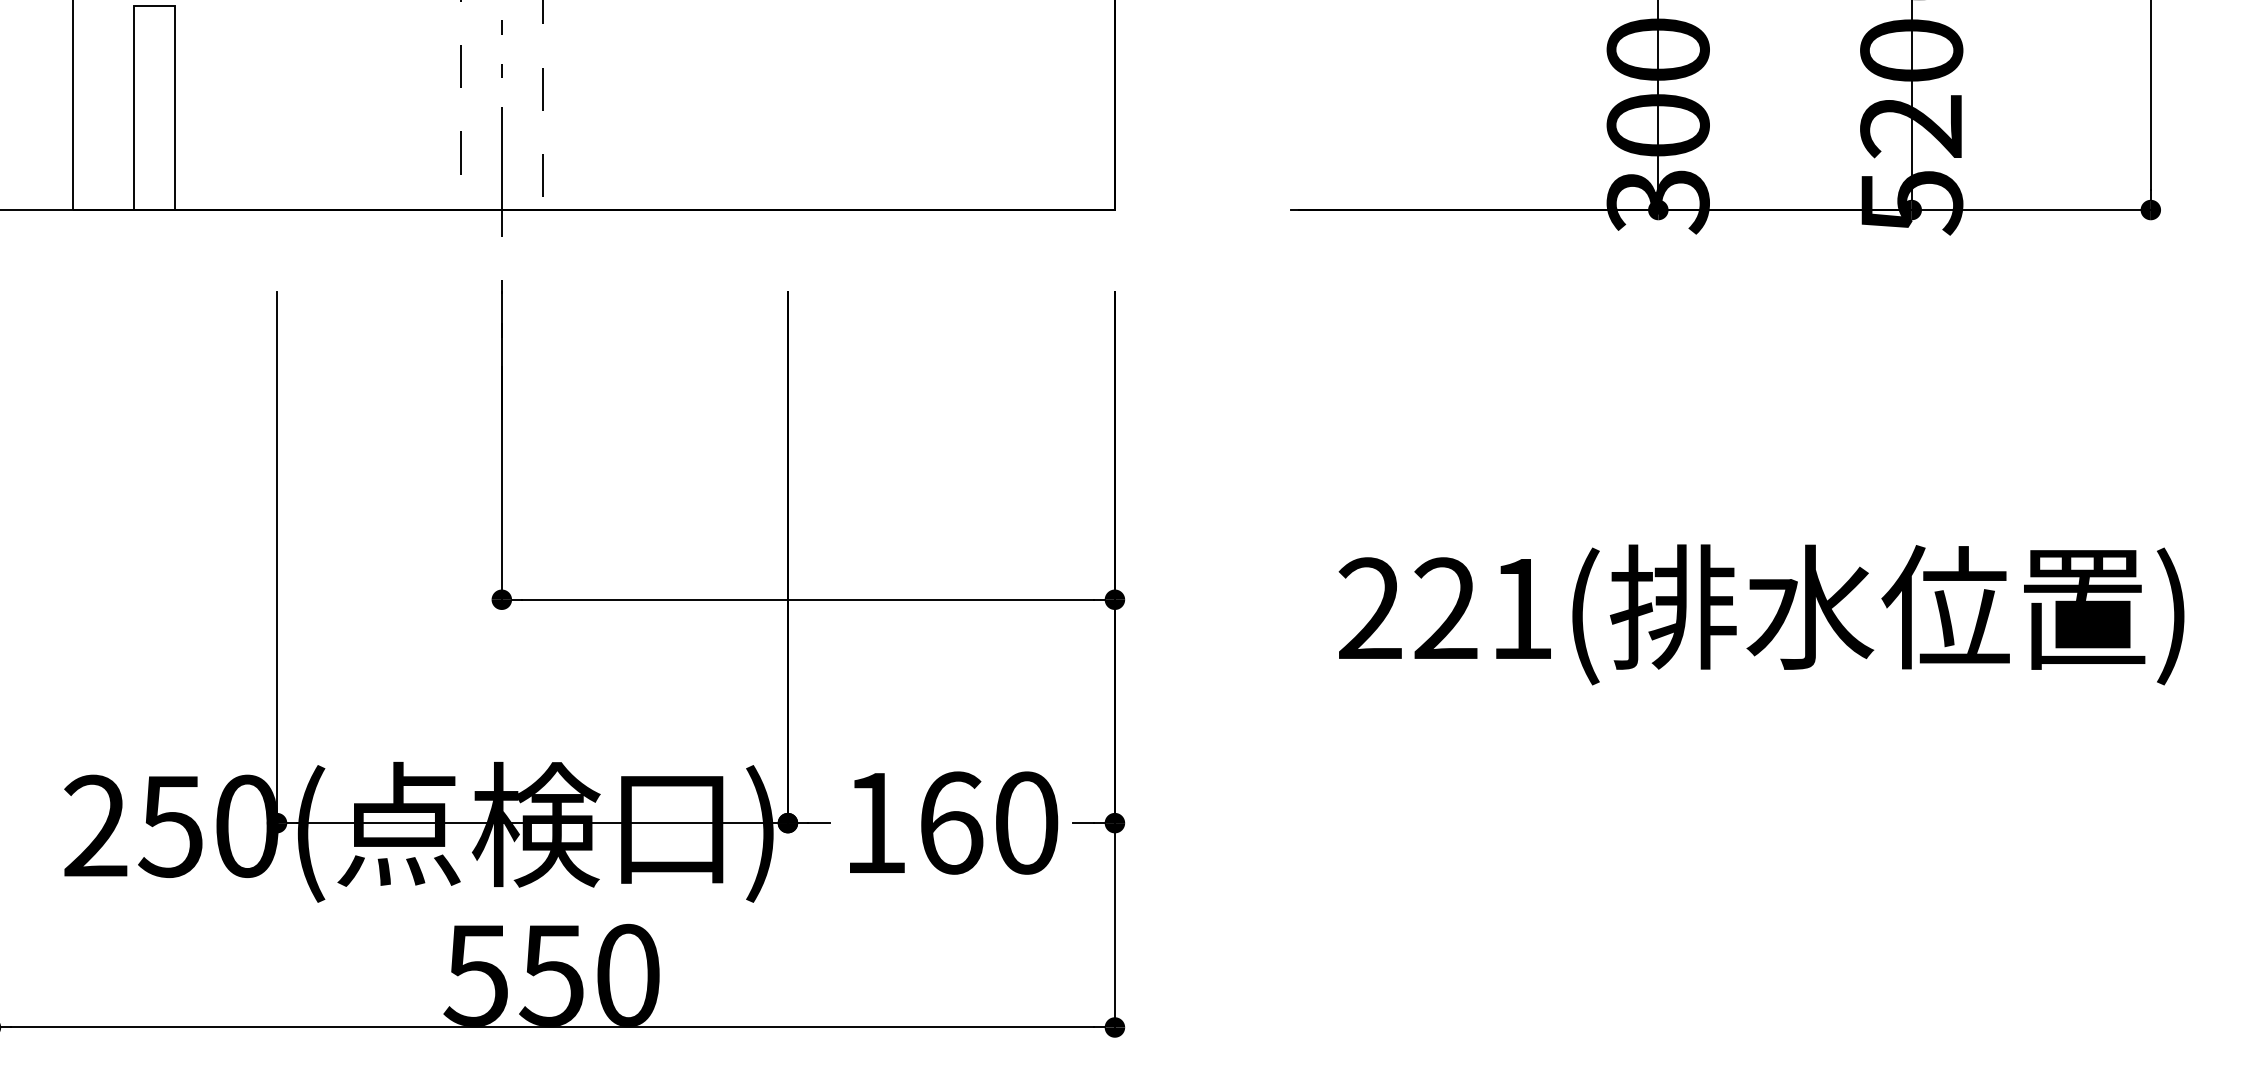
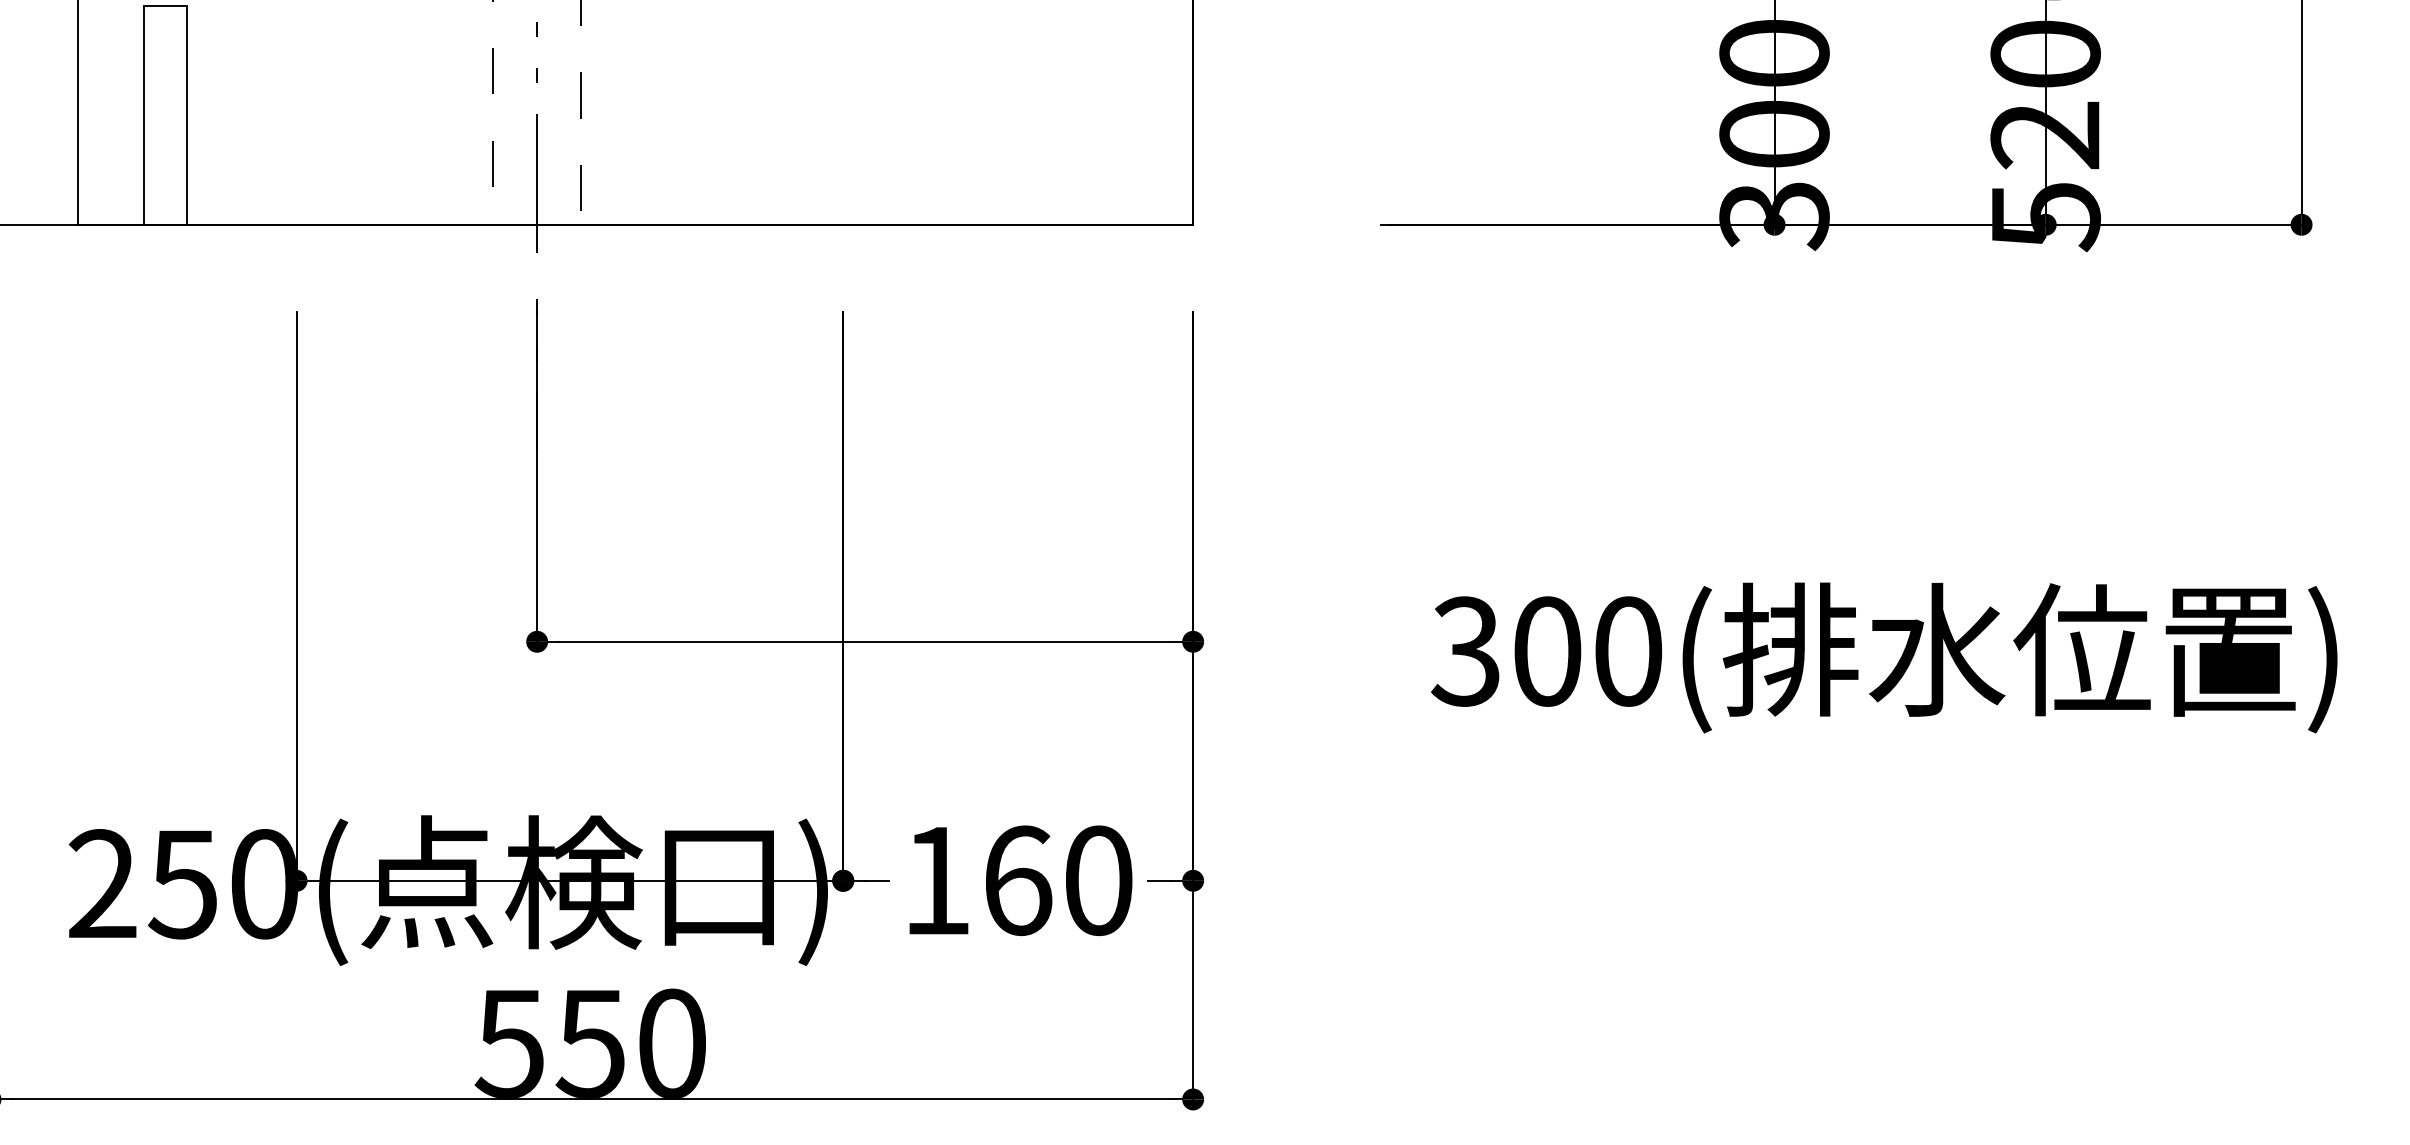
text: (1445, 608) -> (1546, 651), 221( -> 300(

